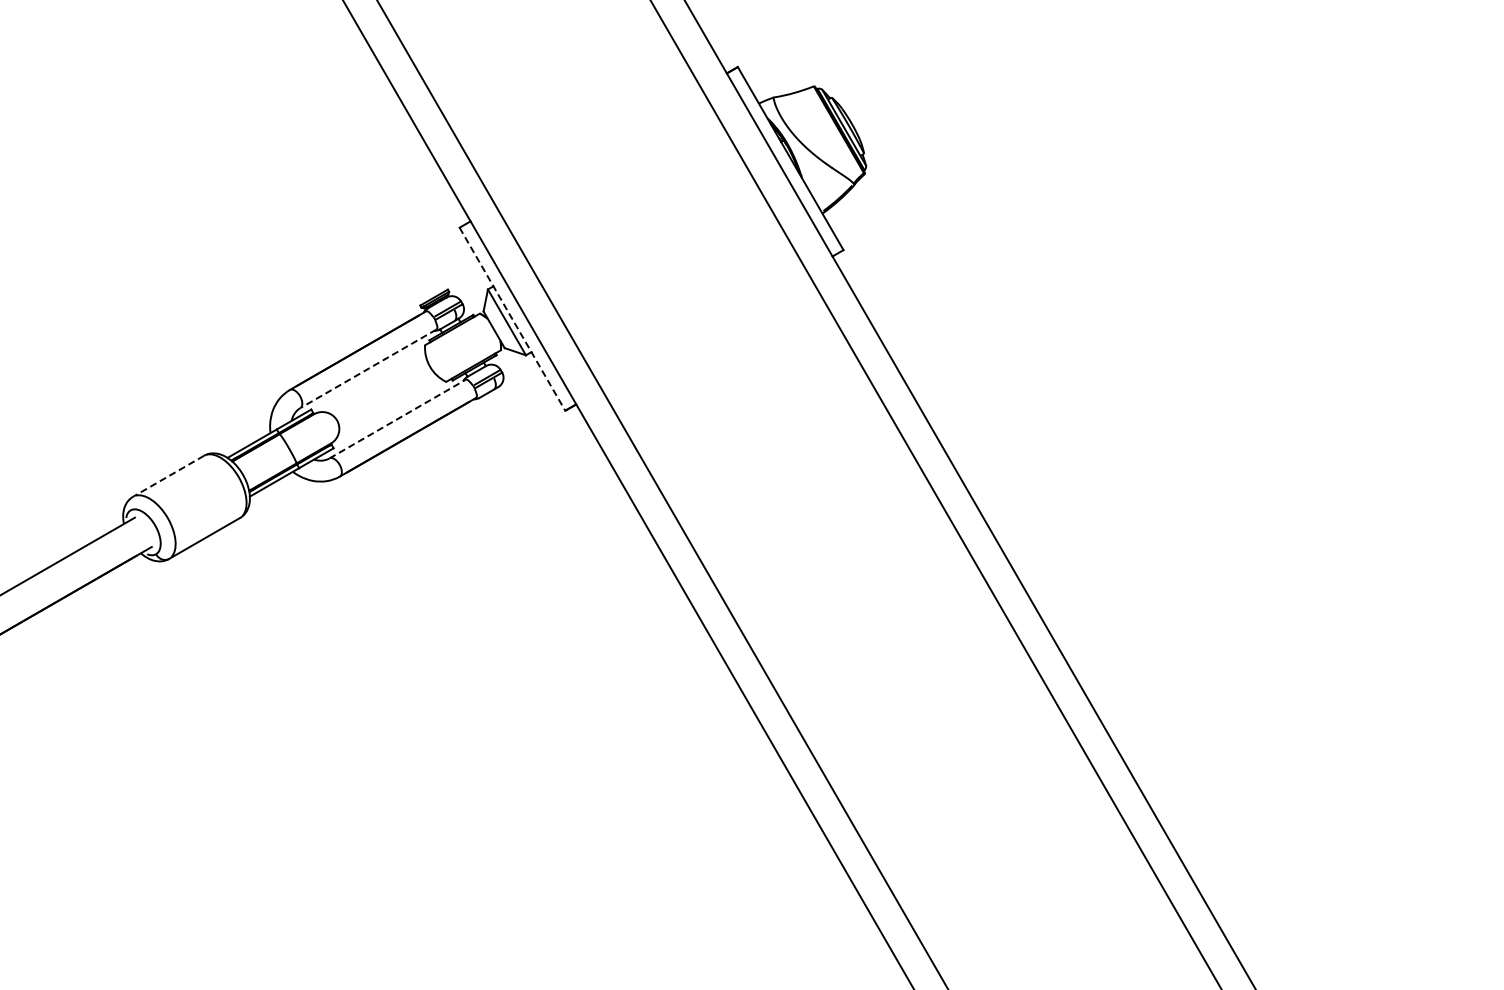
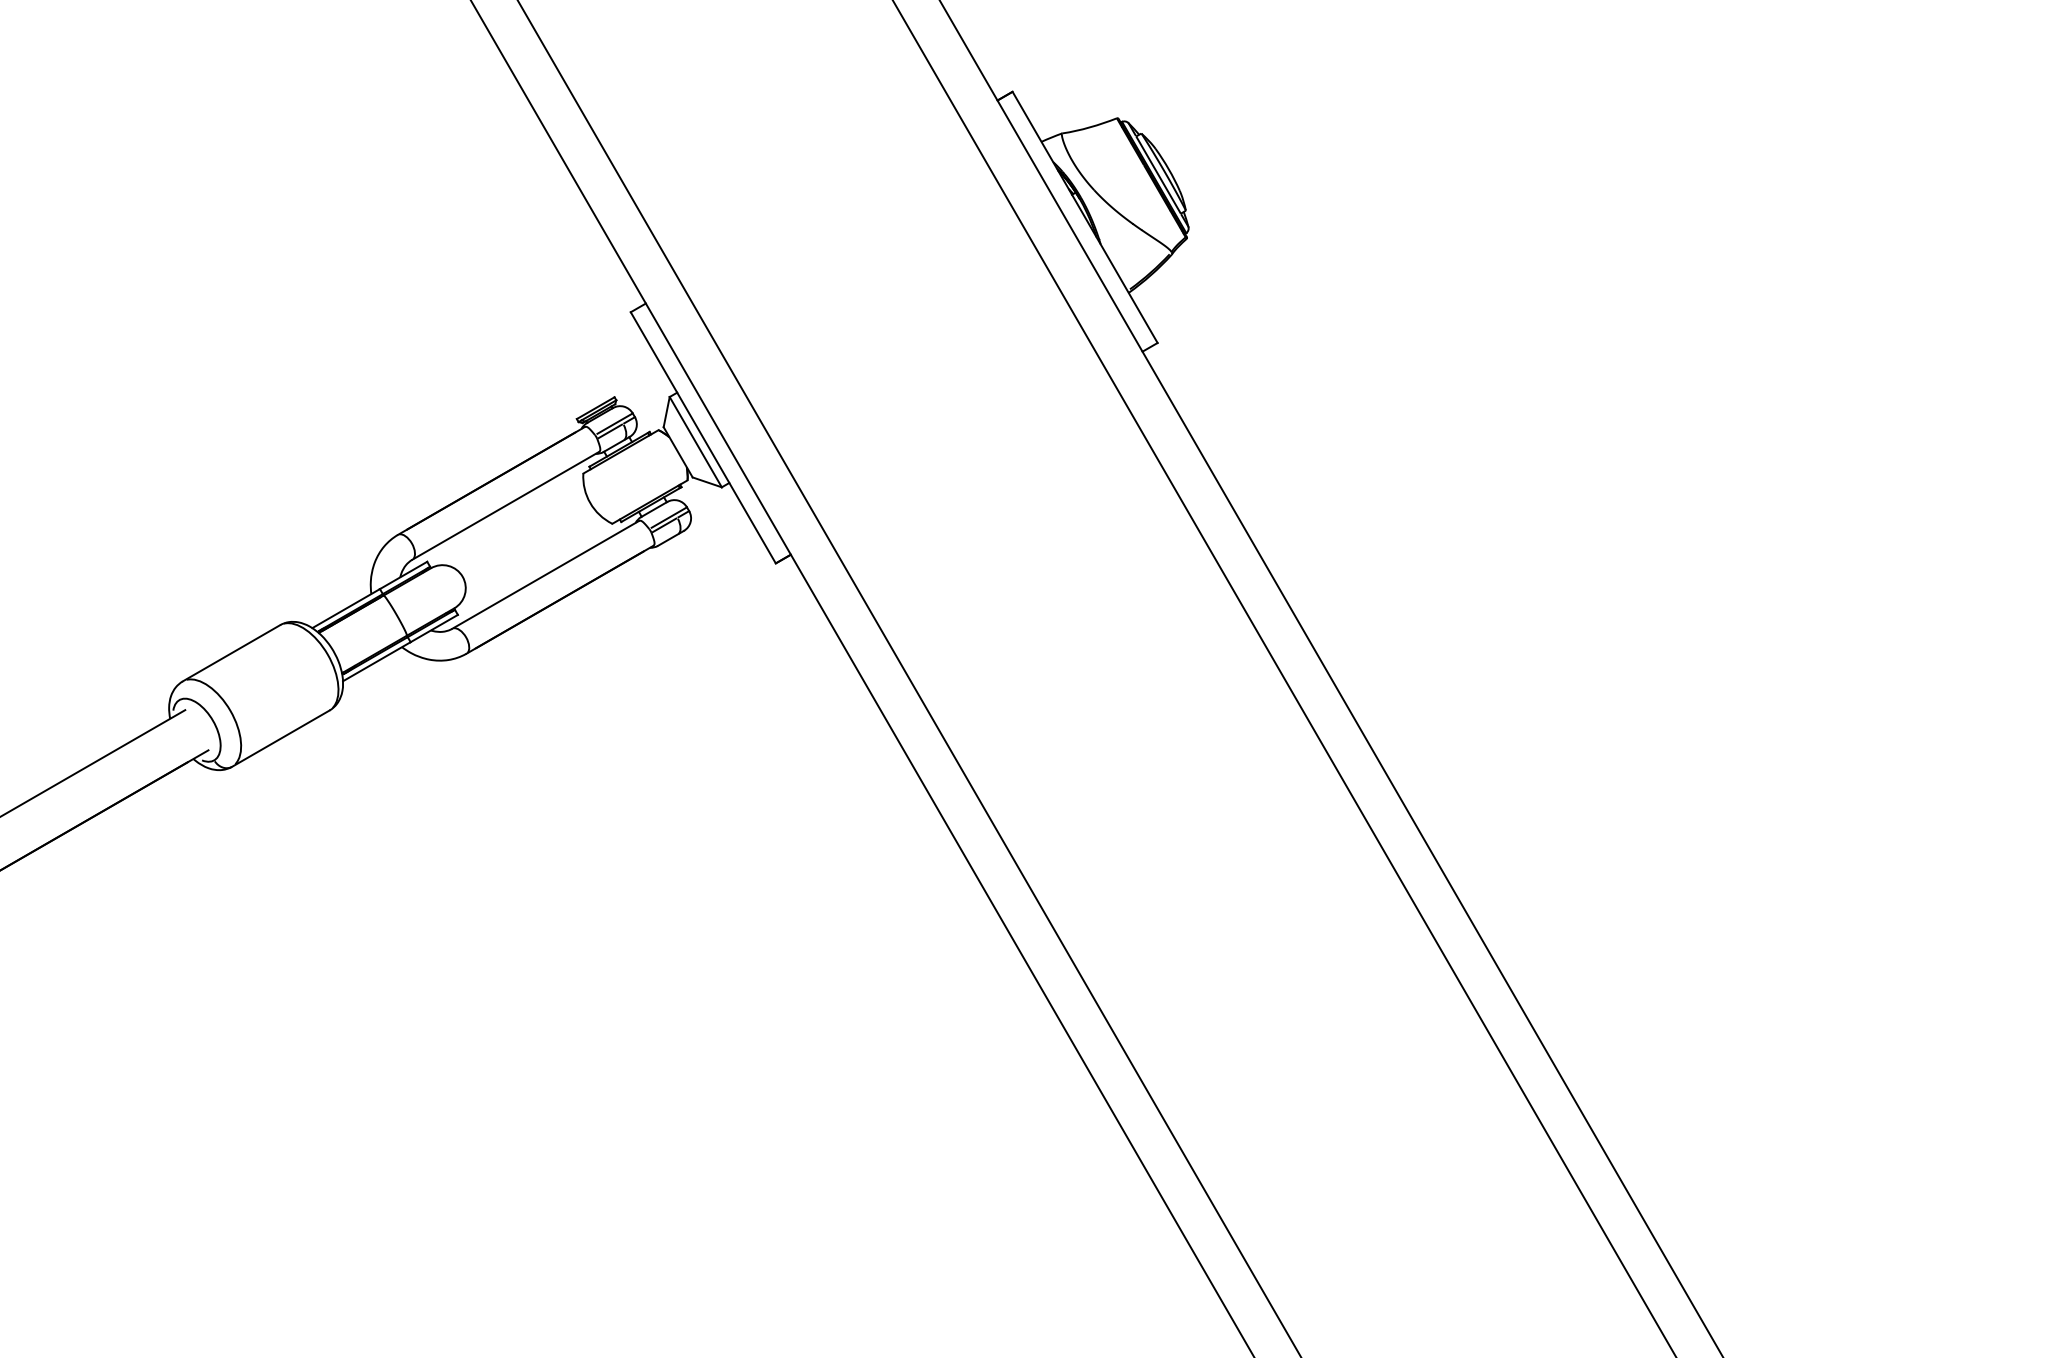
line: (512, 319) -> (703, 438), dashed -> solid
line: (367, 369) -> (504, 506), dashed -> solid
line: (397, 418) -> (545, 574), dashed -> solid
line: (168, 476) -> (231, 653), dashed -> solid

